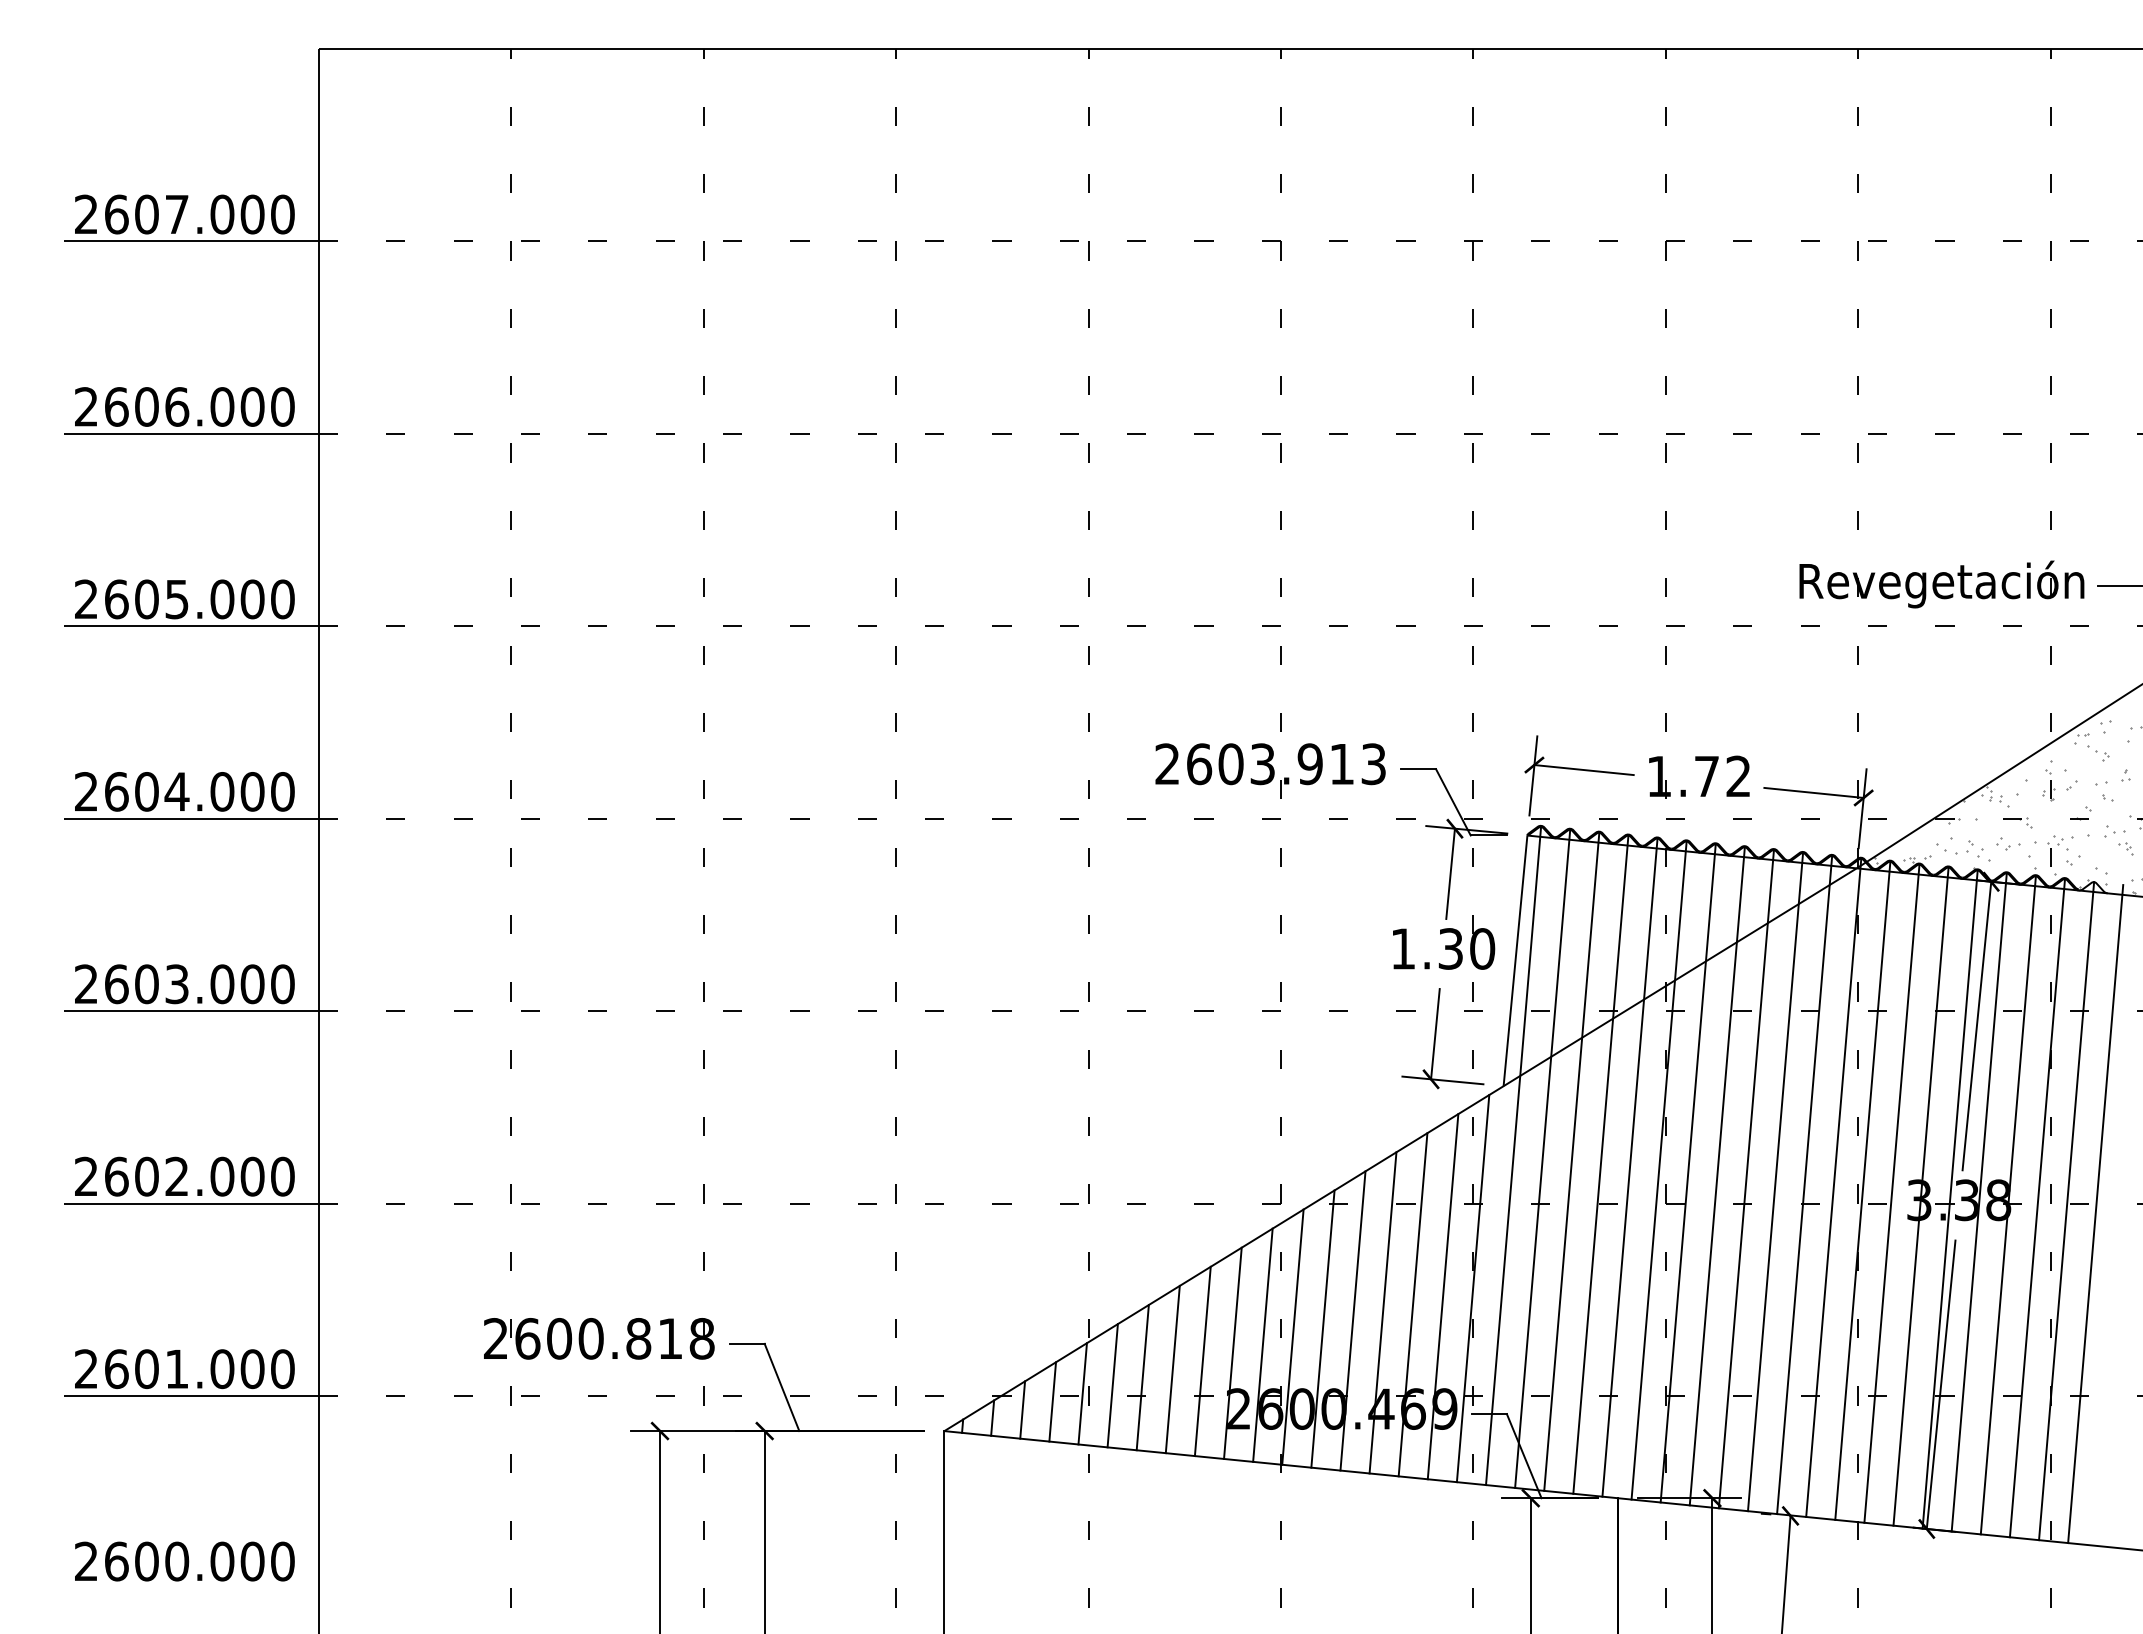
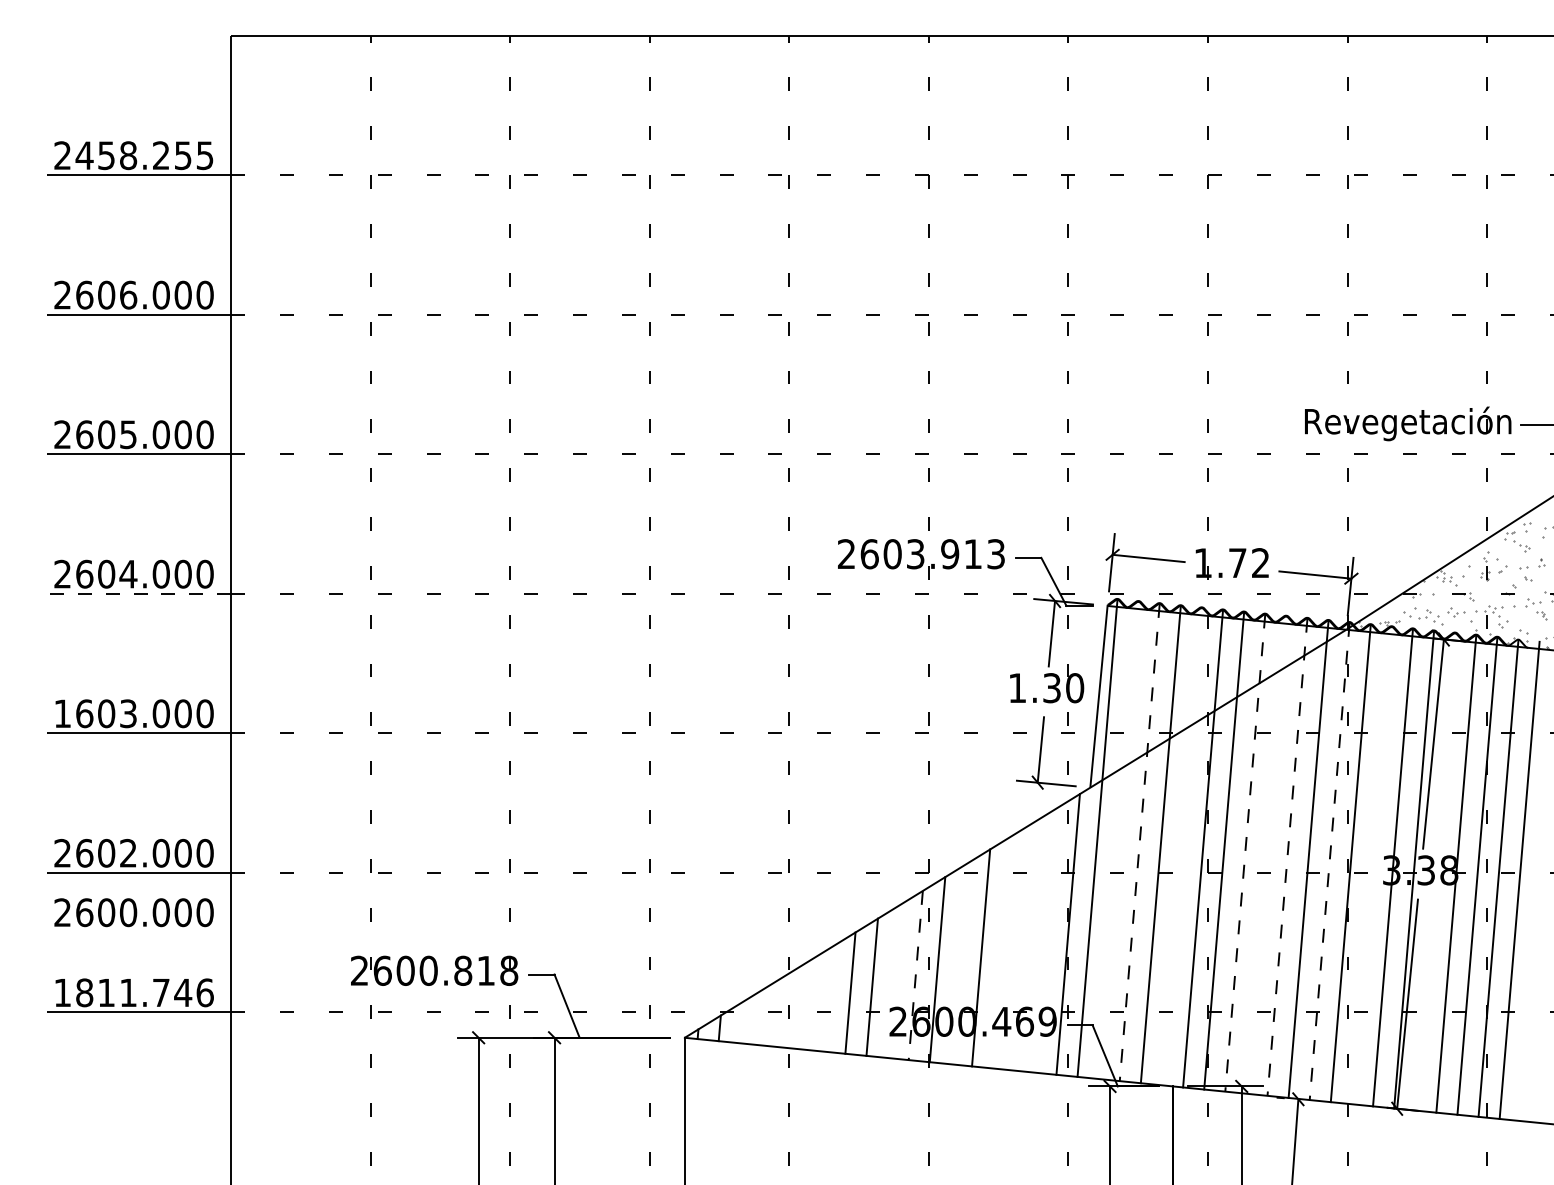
text: (199, 214) -> (144, 155), 2607.000 -> 2458.255
line: (191, 818) -> (138, 593), solid -> dashed
text: (86, 983) -> (62, 713), 2603.000 -> 1603.000
line: (1542, 1158) -> (1118, 840), removed
line: (1571, 1162) -> (1139, 843), solid -> dashed
line: (1629, 1167) -> (1181, 846), removed
line: (1717, 1176) -> (1245, 853), solid -> dashed
line: (1745, 1179) -> (1265, 855), removed
line: (1775, 1182) -> (1287, 857), solid -> dashed
line: (1833, 1188) -> (1329, 861), solid -> dashed
line: (1891, 1193) -> (1371, 865), removed
line: (1978, 1202) -> (1434, 872), removed
line: (1442, 1296) -> (1046, 940), removed
line: (1412, 1304) -> (1024, 945), removed
line: (1382, 1312) -> (1002, 951), removed
line: (1322, 1328) -> (959, 963), removed
line: (1262, 1345) -> (915, 975), solid -> dashed
line: (1232, 1352) -> (893, 980), removed
text: (184, 1369) -> (133, 993), 2601.000 -> 1811.746
line: (1142, 1377) -> (828, 998), removed
line: (1112, 1385) -> (806, 1004), removed
line: (1082, 1393) -> (784, 1010), removed
line: (1052, 1401) -> (763, 1016), removed
line: (1022, 1409) -> (741, 1022), removed
text: (184, 1561) -> (133, 912), moved

